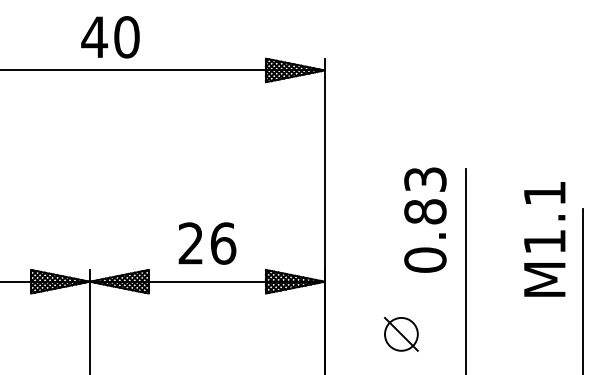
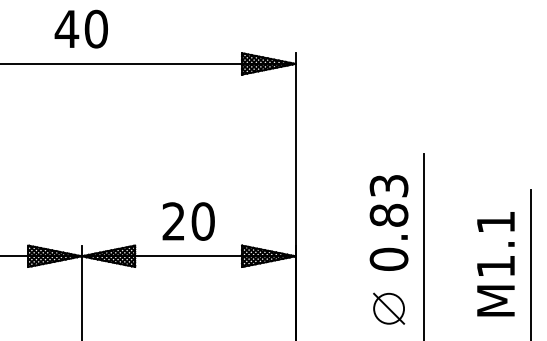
text: (110, 37) -> (81, 29), moved
text: (425, 219) -> (389, 222), moved
text: (544, 239) -> (495, 264), moved
text: (223, 243) -> (203, 221), 26 -> 20
part: (401, 334) -> (389, 308), moved

